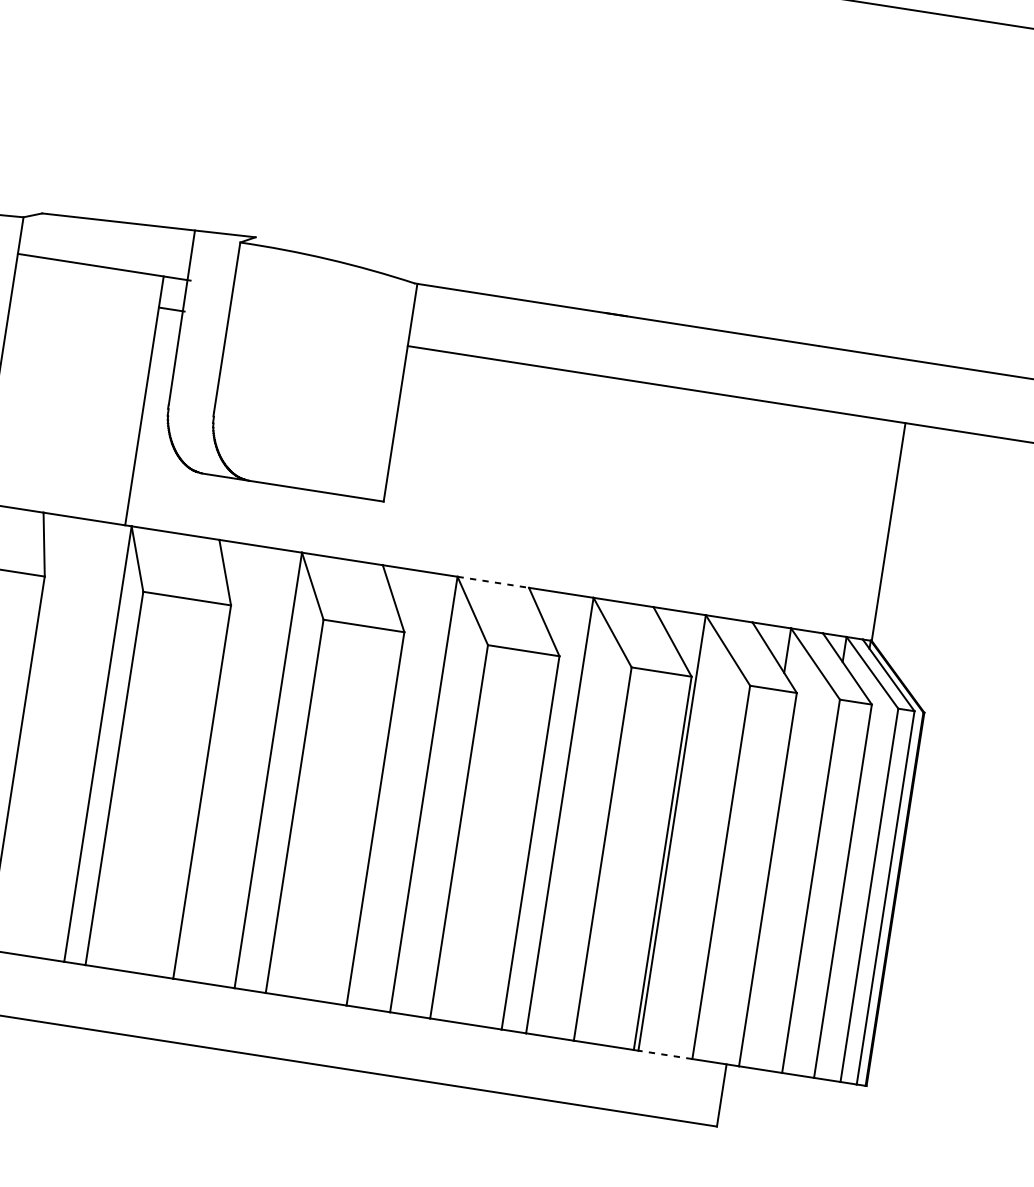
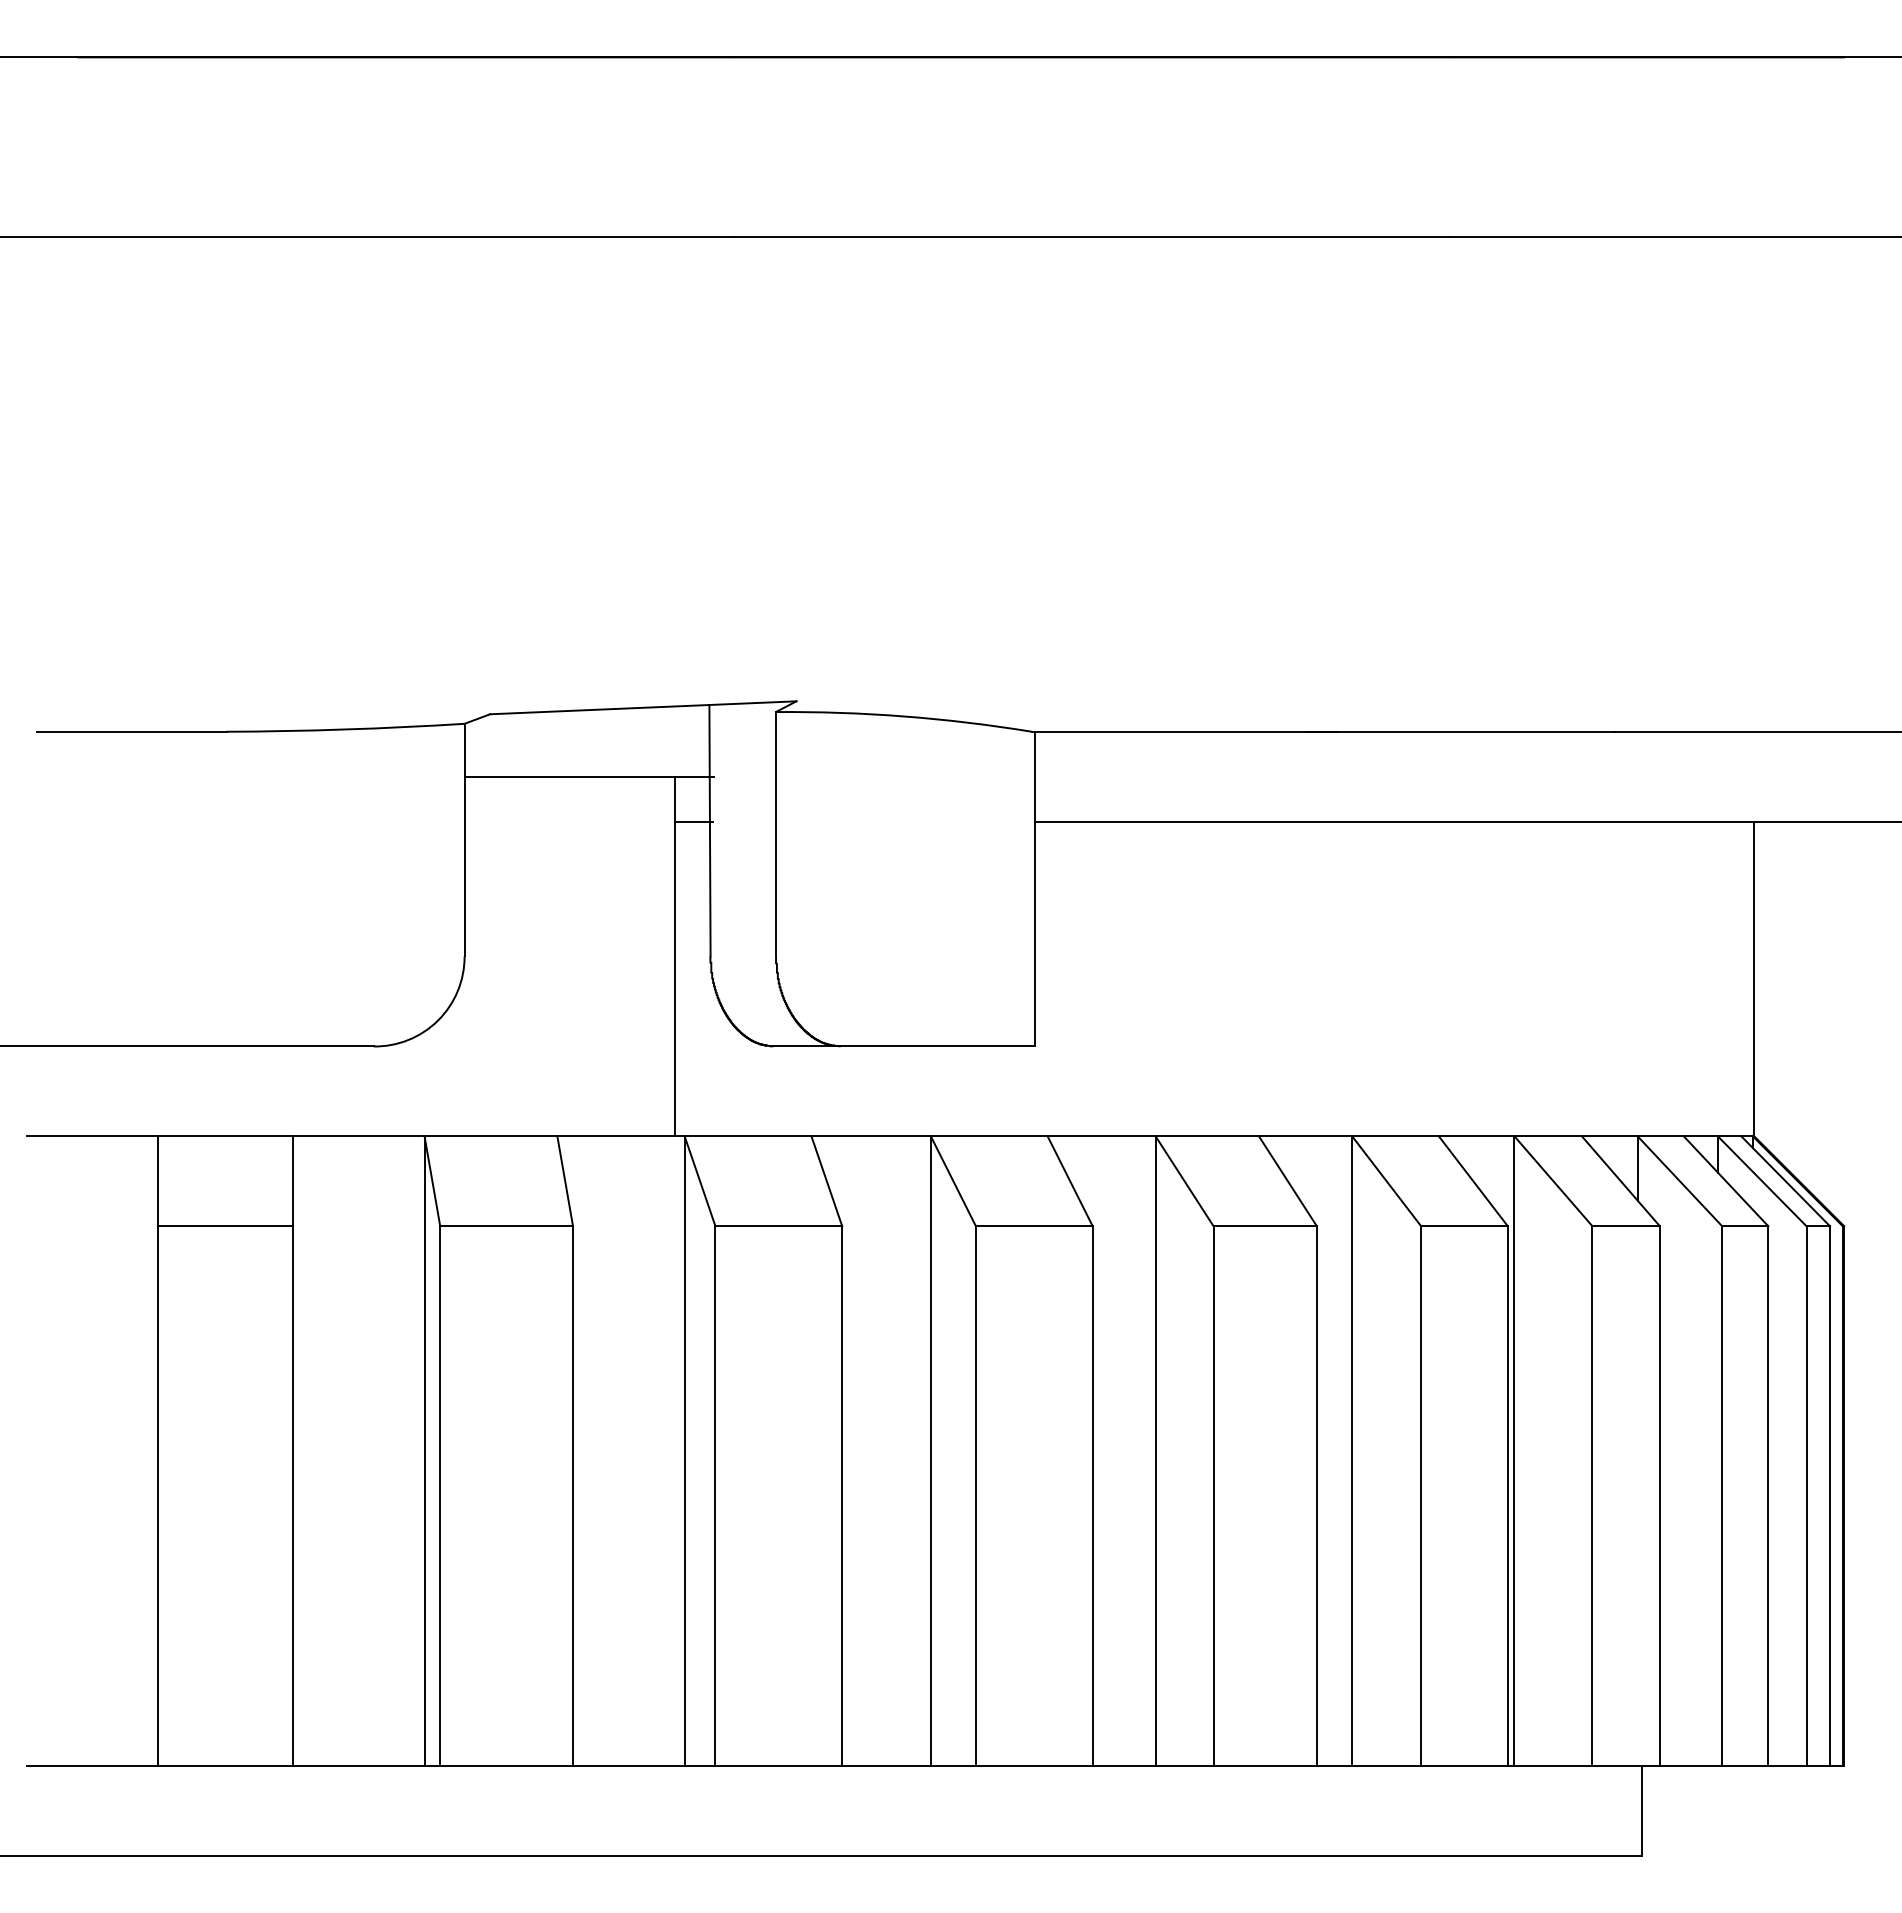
line: (493, 582) -> (1207, 1136), dashed -> solid
line: (665, 1054) -> (1553, 1765), dashed -> solid

